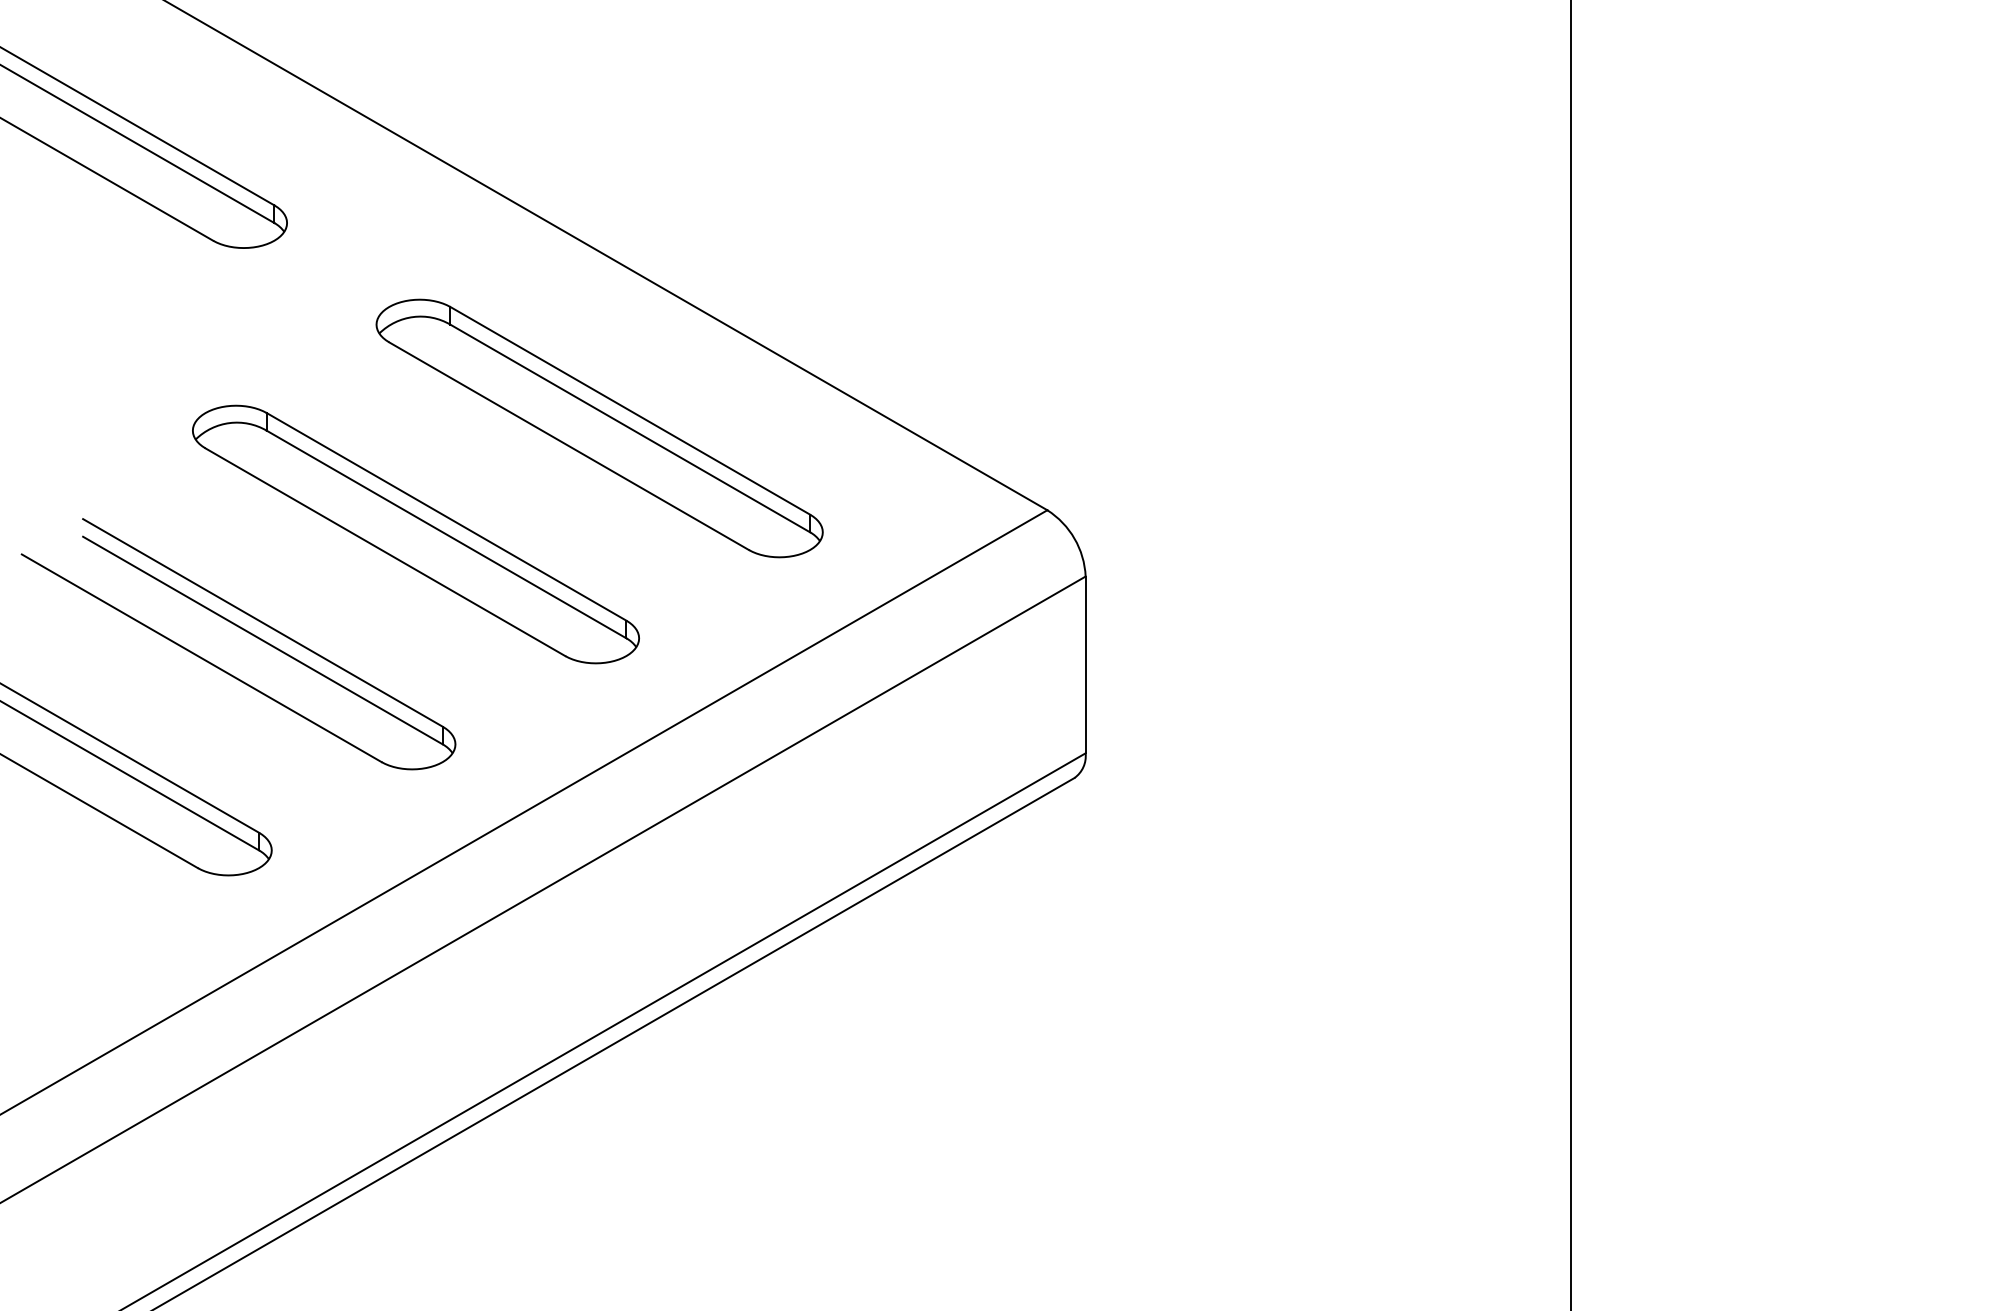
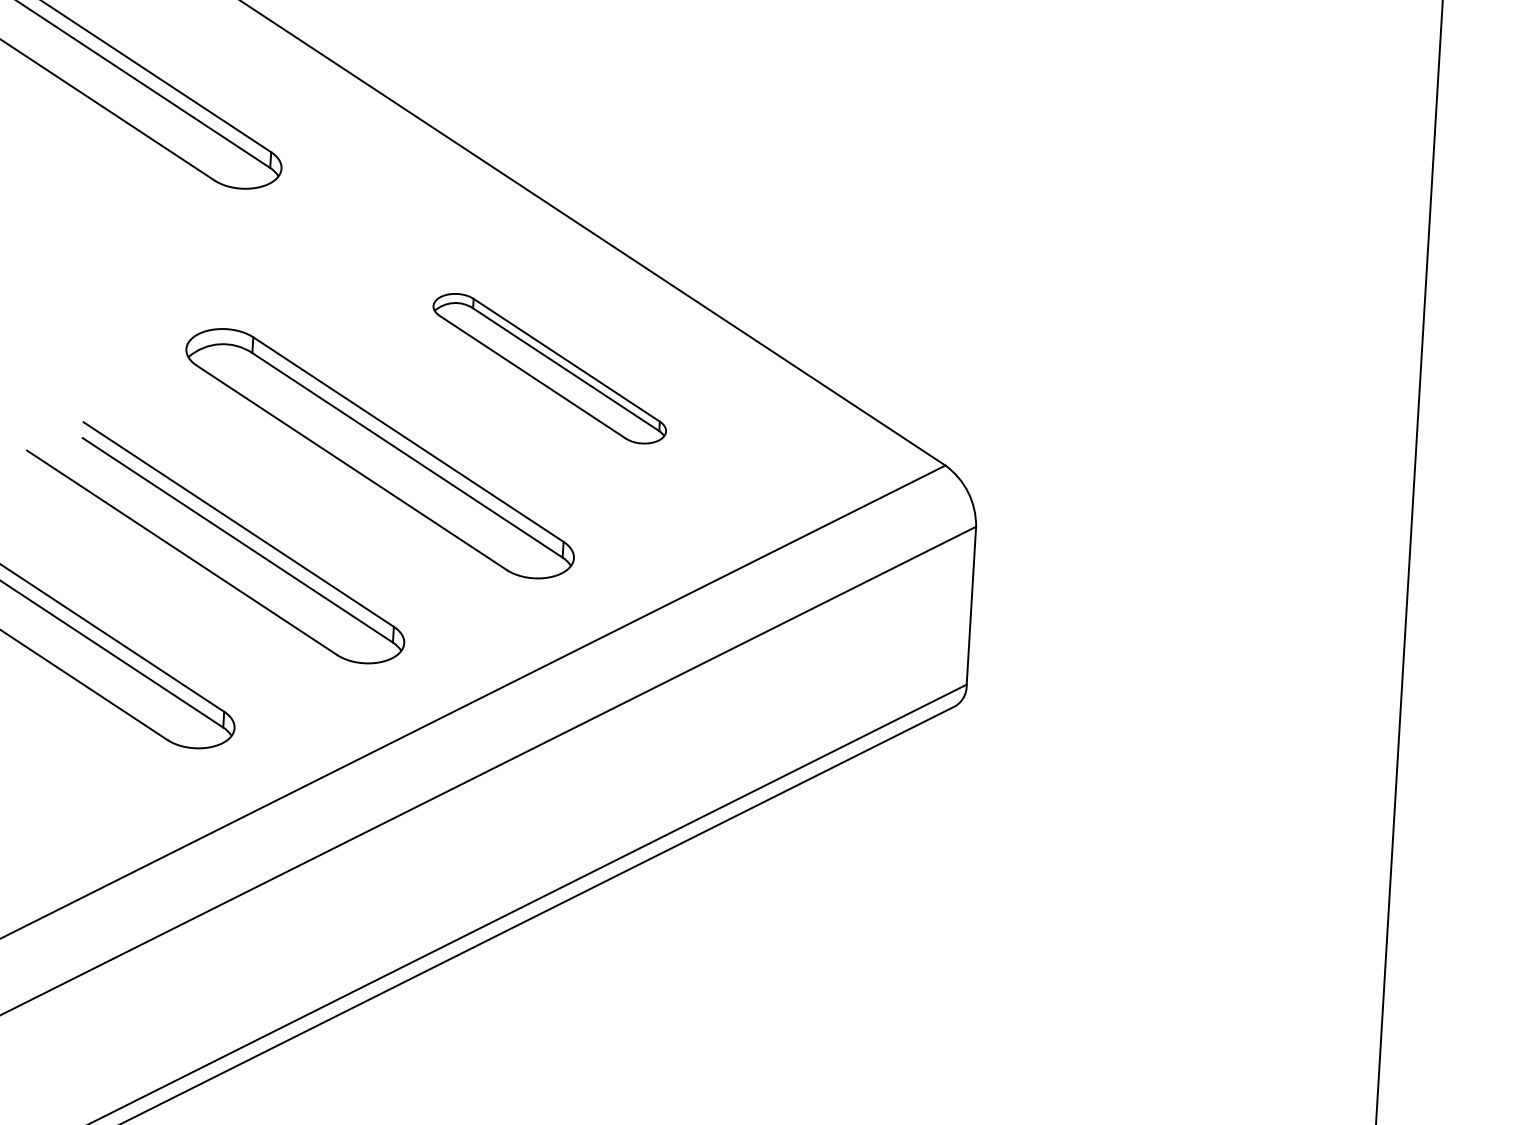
part: (599, 428) -> (549, 368), size x0.6

